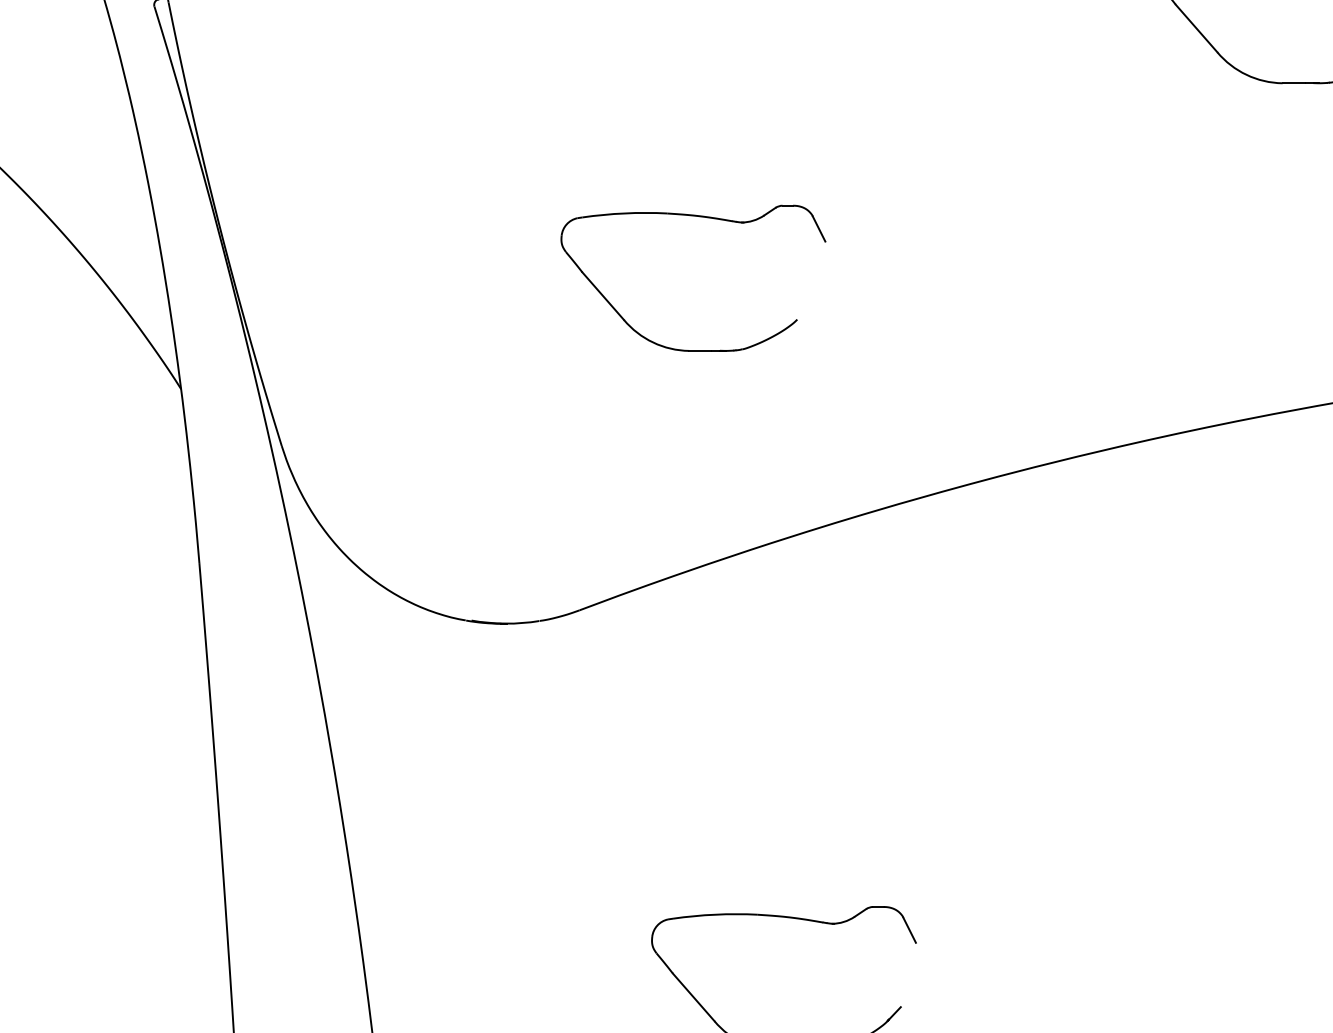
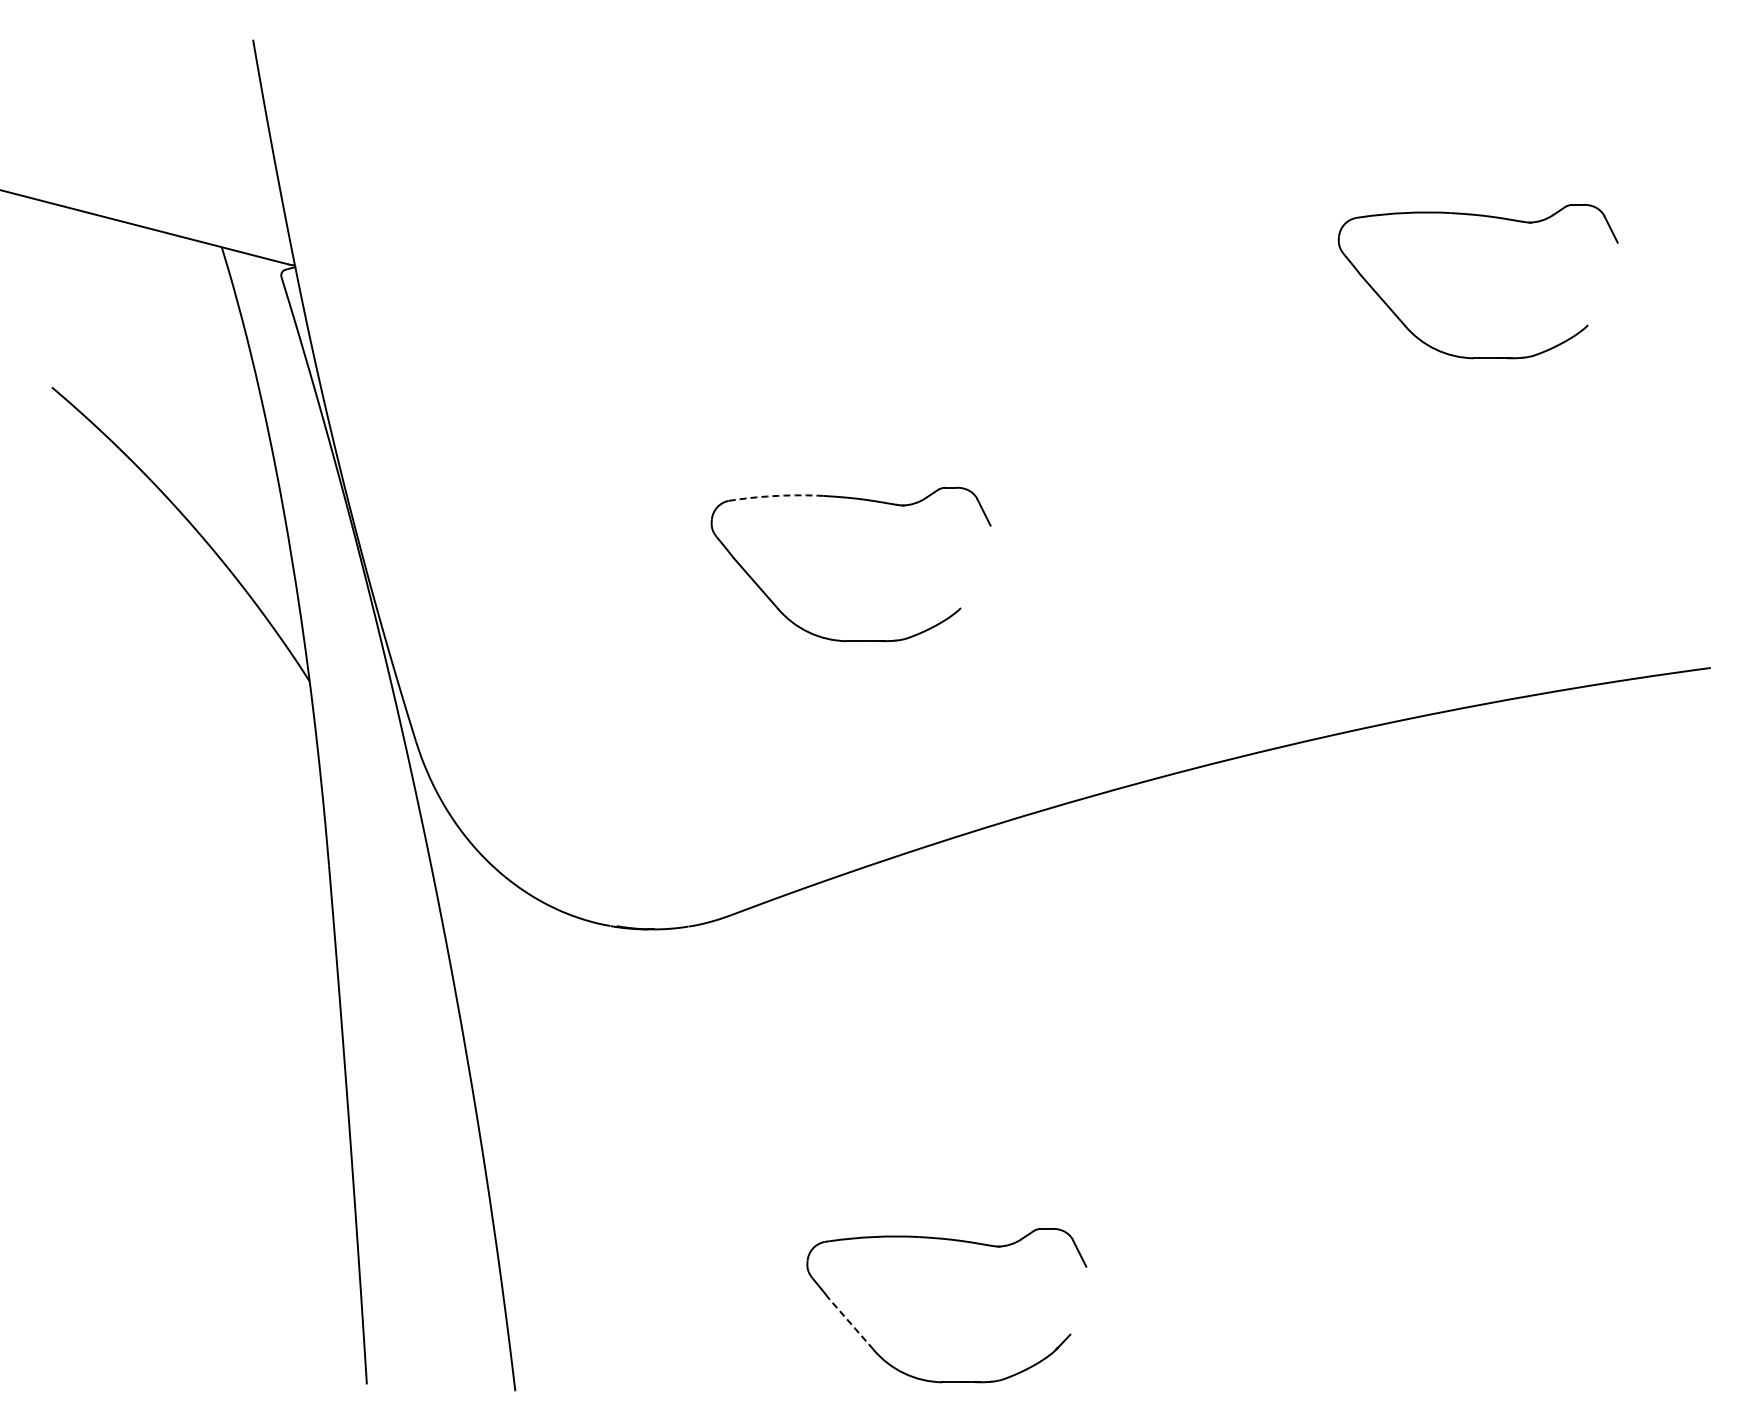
arc: (624, 213) -> (778, 495), solid -> dashed
line: (693, 997) -> (851, 1324), solid -> dashed

